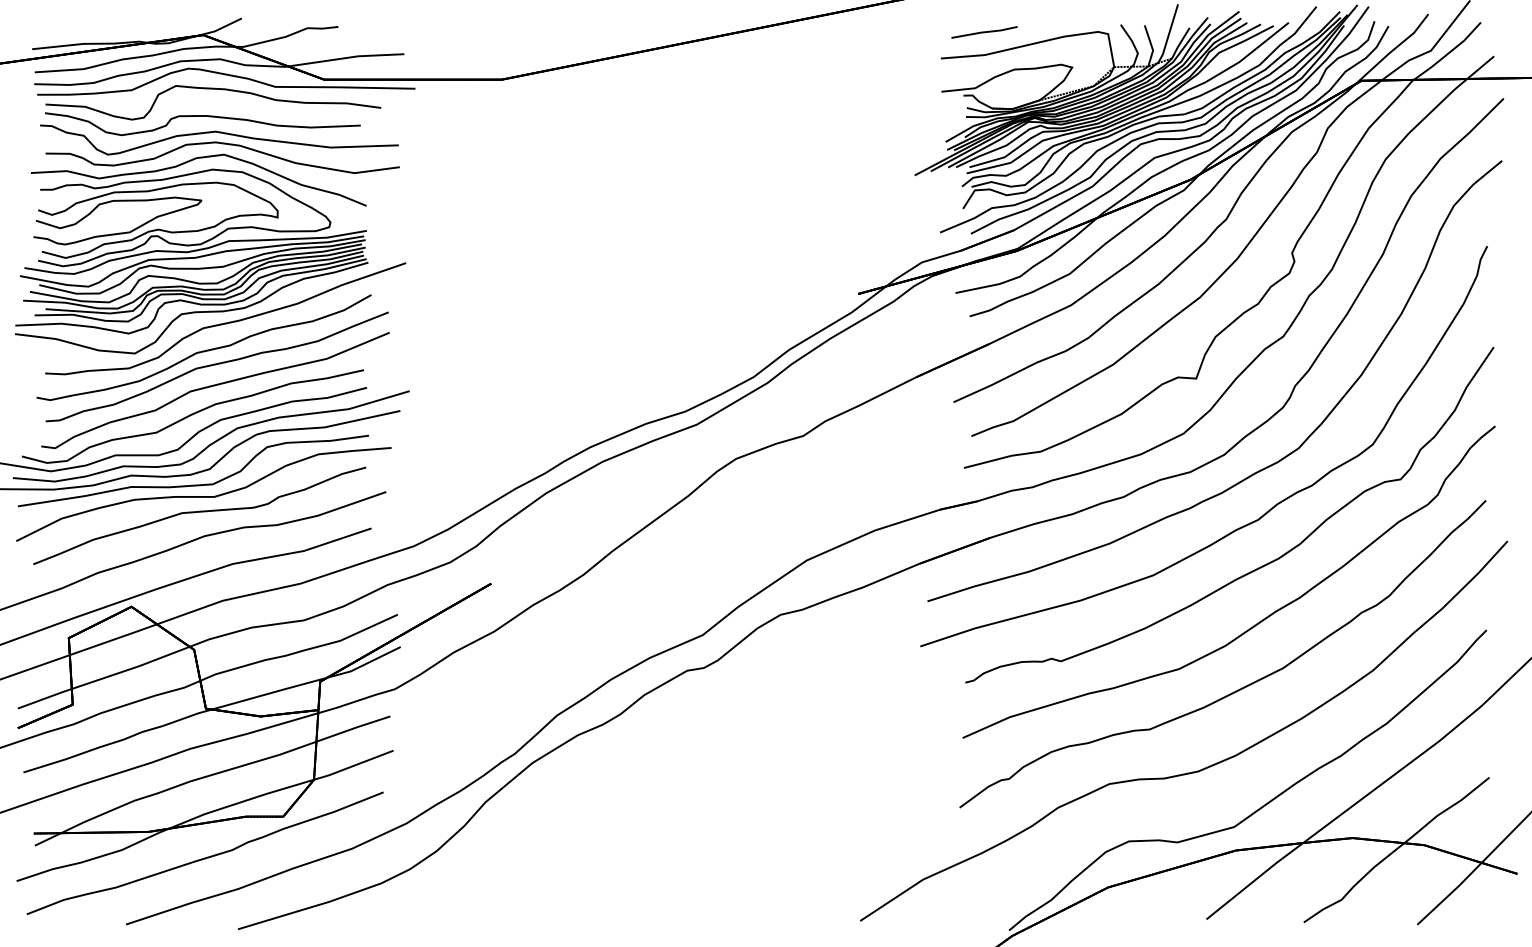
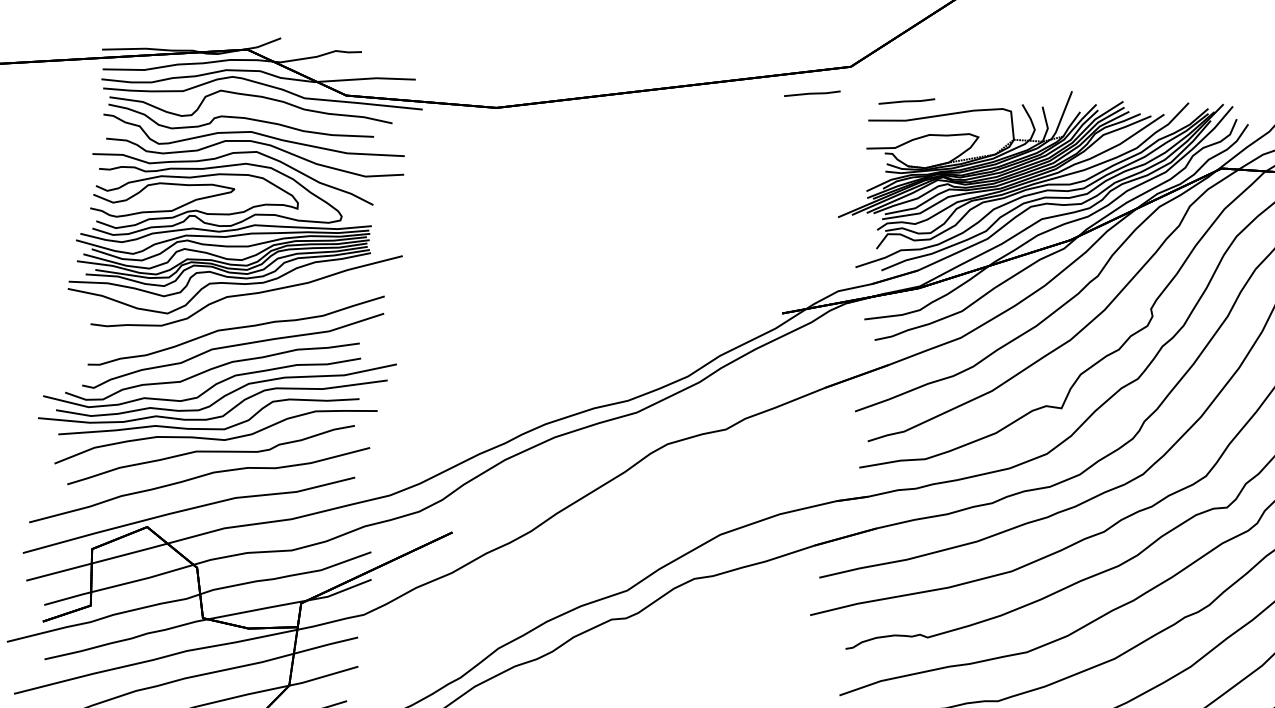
line: (872, 32) -> (812, 93), added
curve: (203, 350) -> (225, 315), removed

